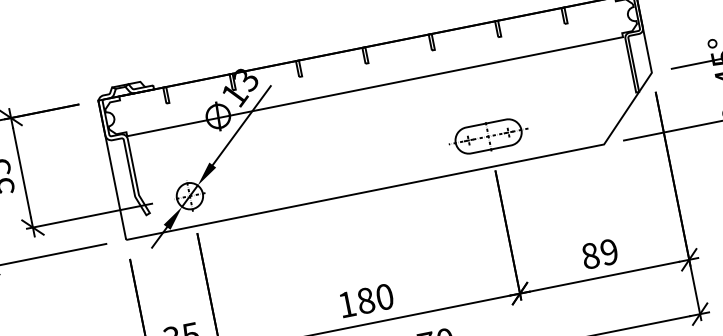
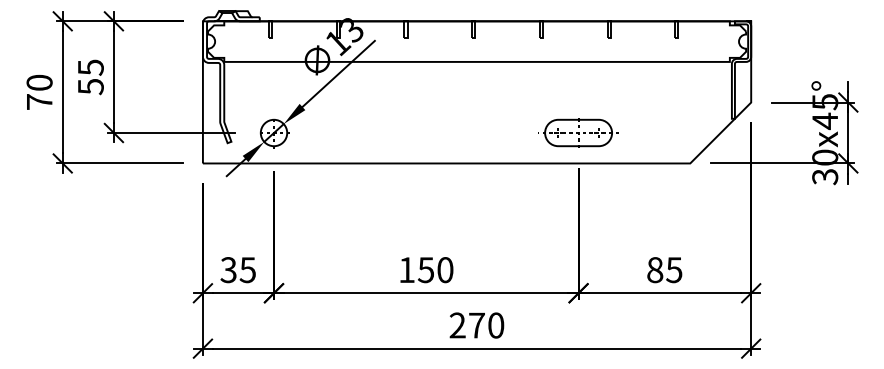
text: (609, 252) -> (674, 270), 89 -> 85
text: (365, 301) -> (425, 270), 180 -> 150

